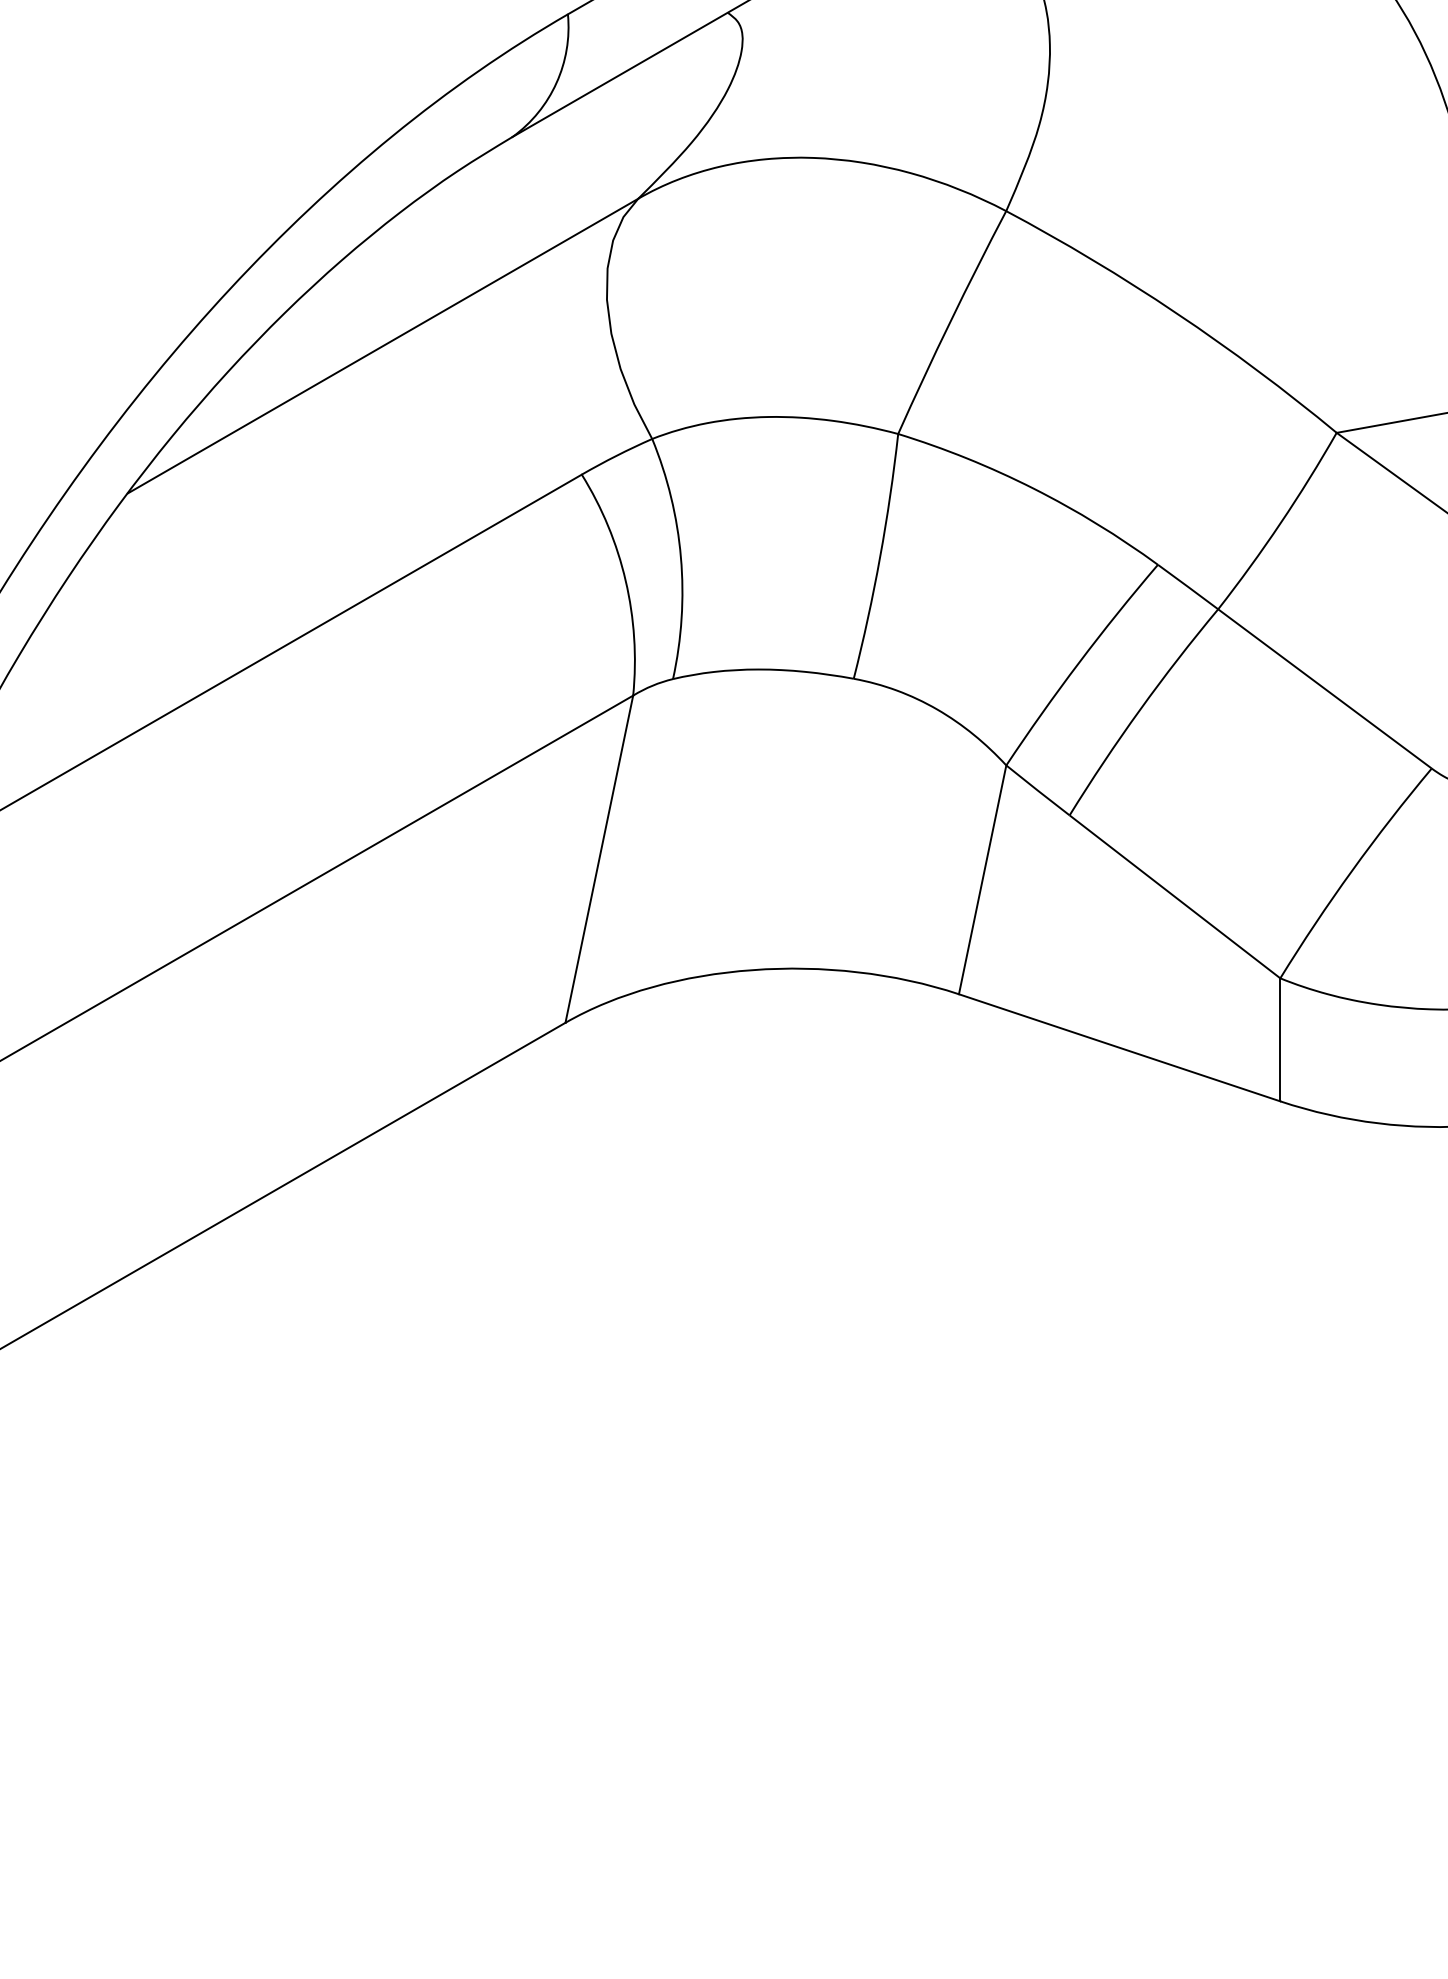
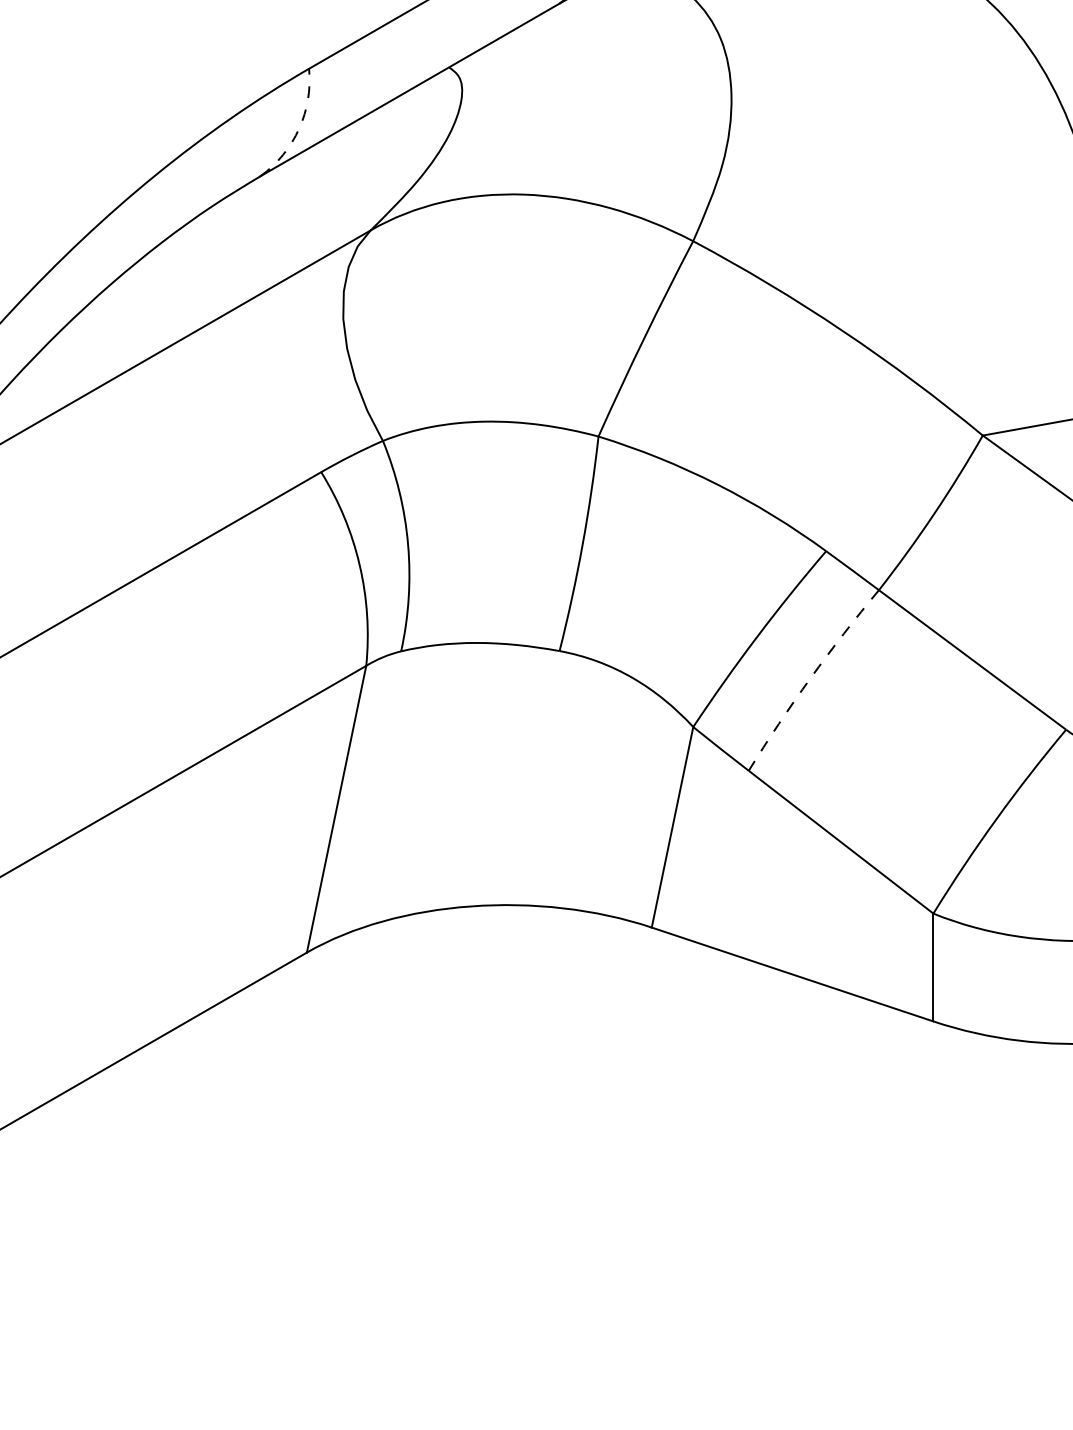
arc: (556, 82) -> (299, 128), solid -> dashed
arc: (1140, 709) -> (810, 678), solid -> dashed

